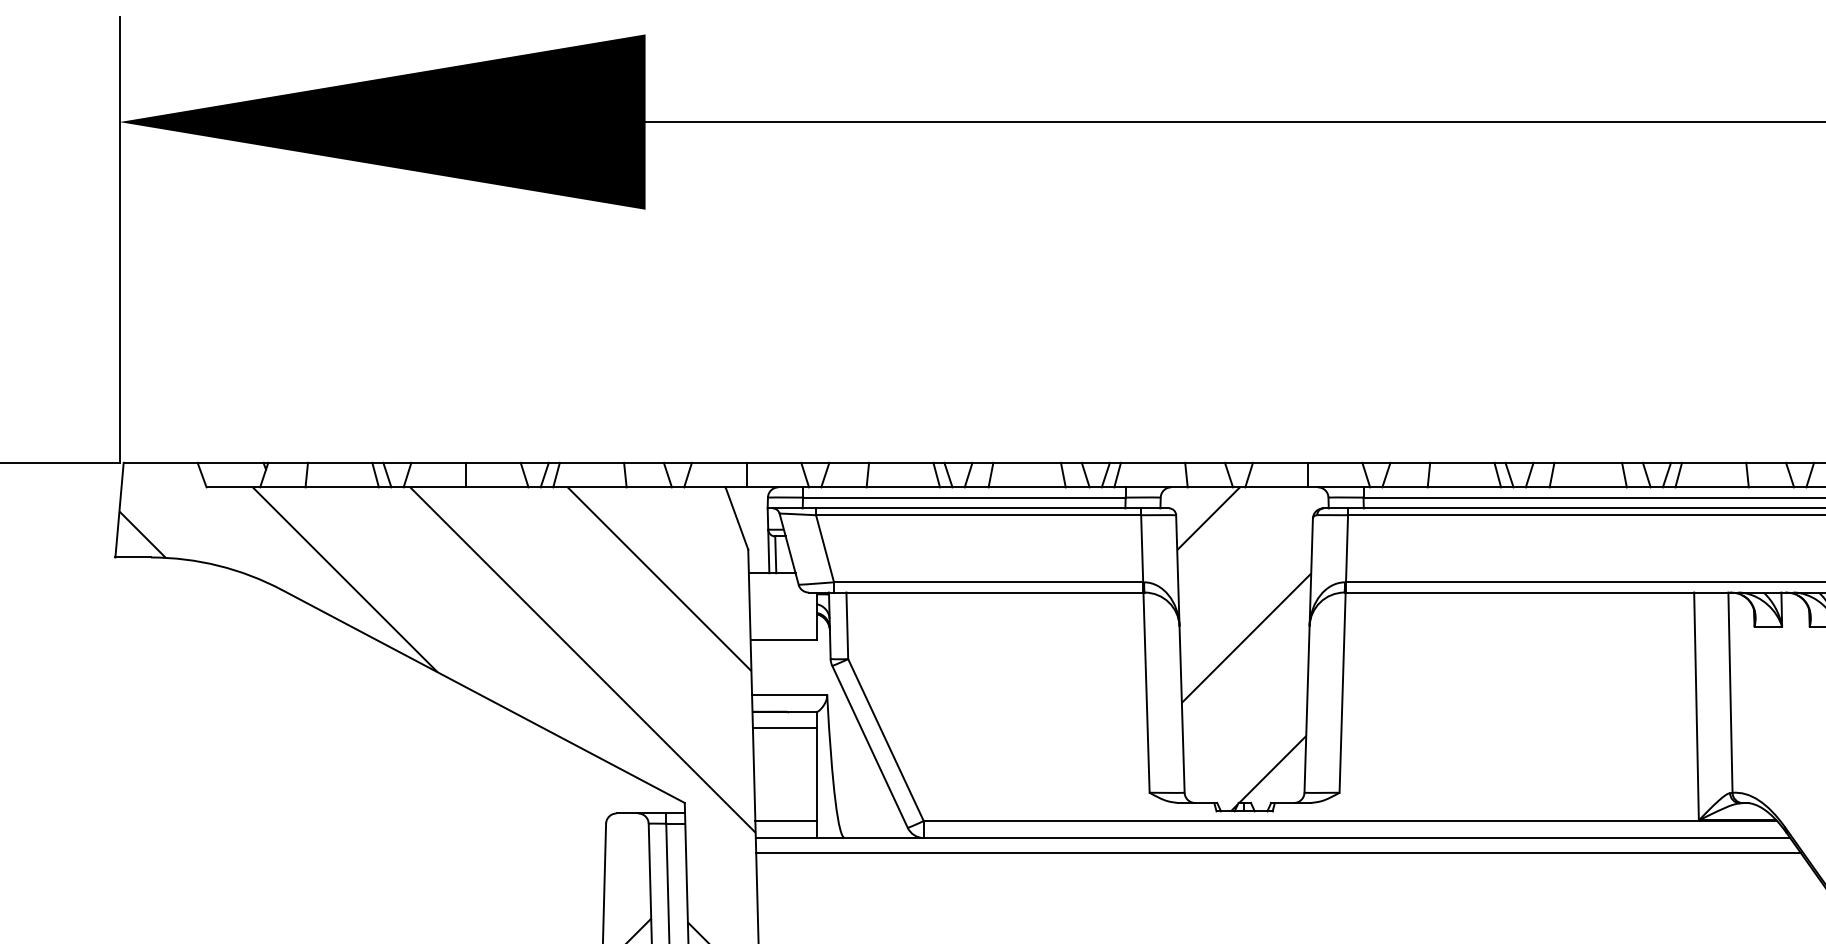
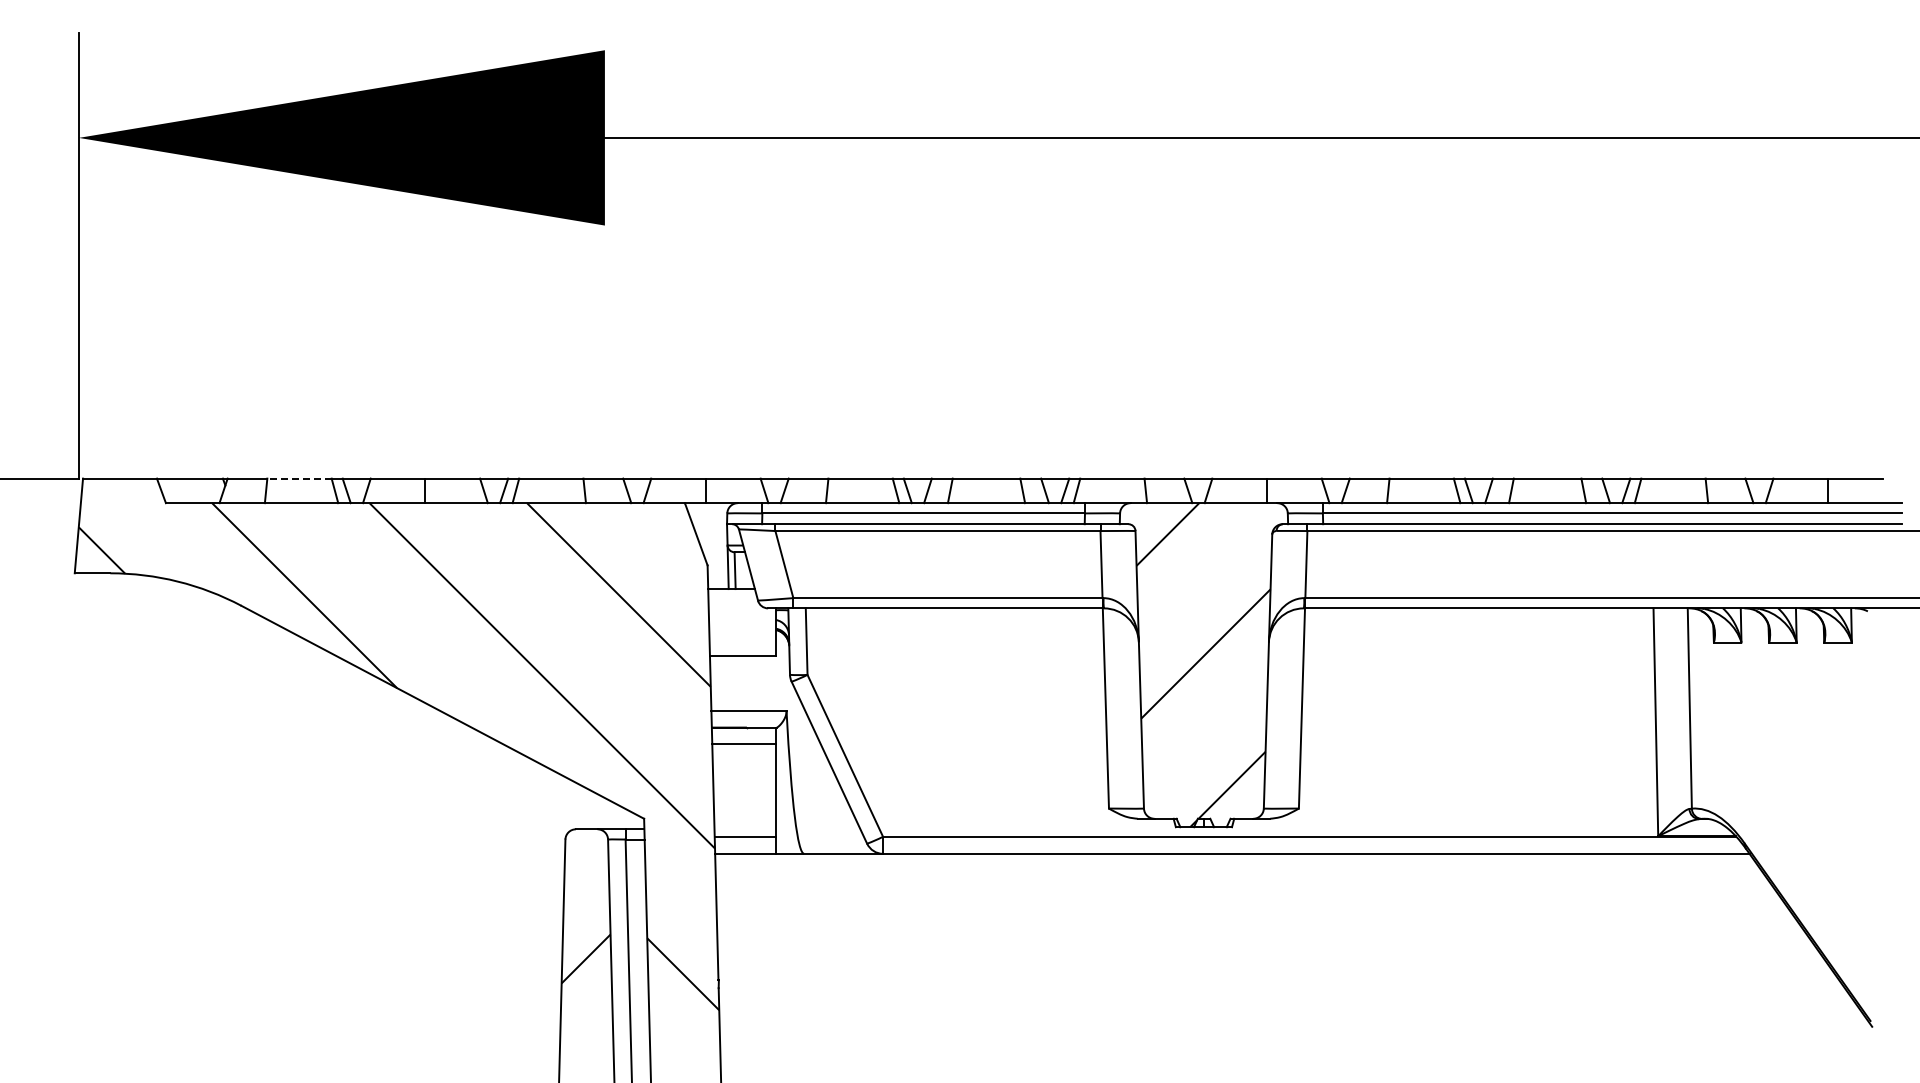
line: (340, 462) -> (299, 478), solid -> dashed
line: (1278, 852) -> (1237, 868), removed

